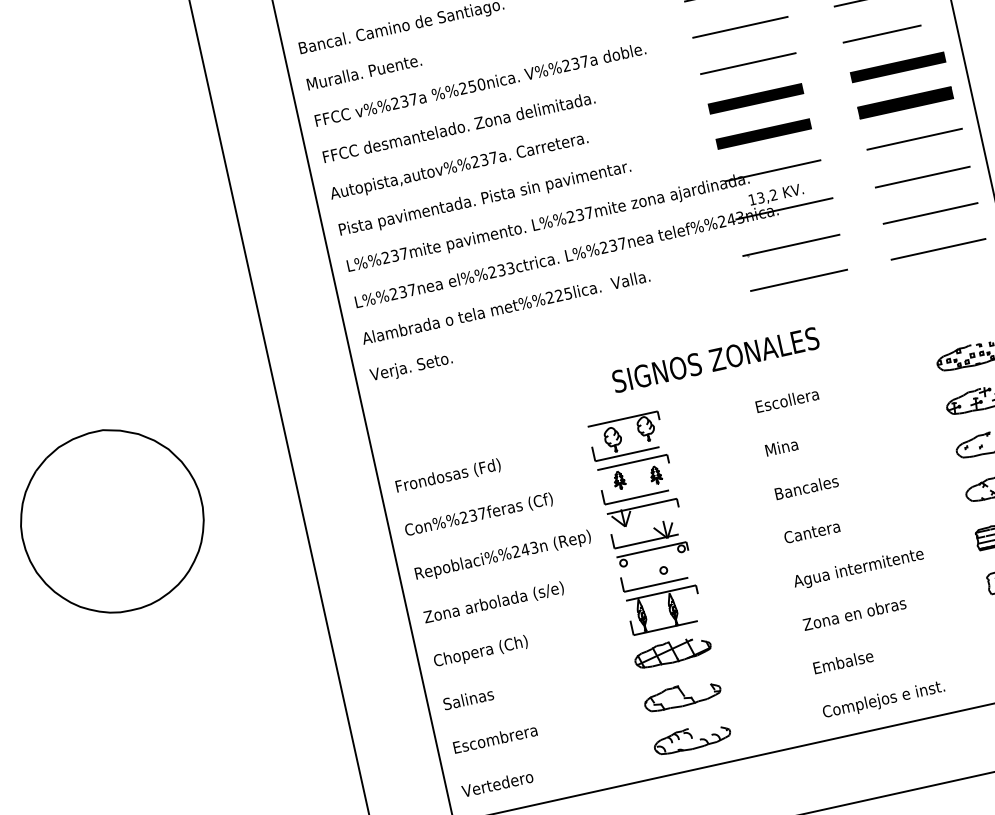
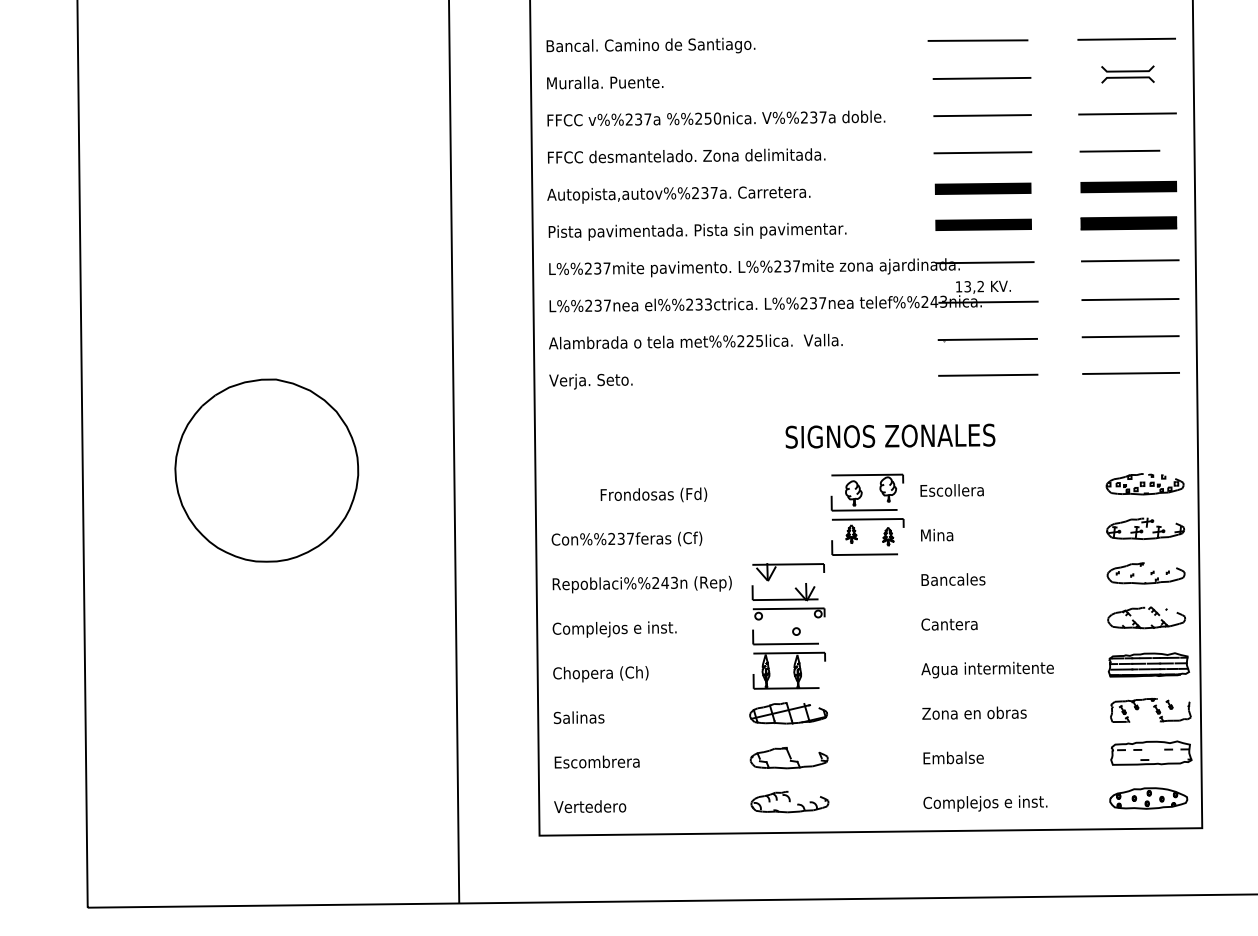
part: (631, 457) -> (867, 514), moved
text: (447, 475) -> (653, 494), moved
text: (493, 602) -> (623, 628), Zona arbolada (s/e) -> Complejos e inst.

